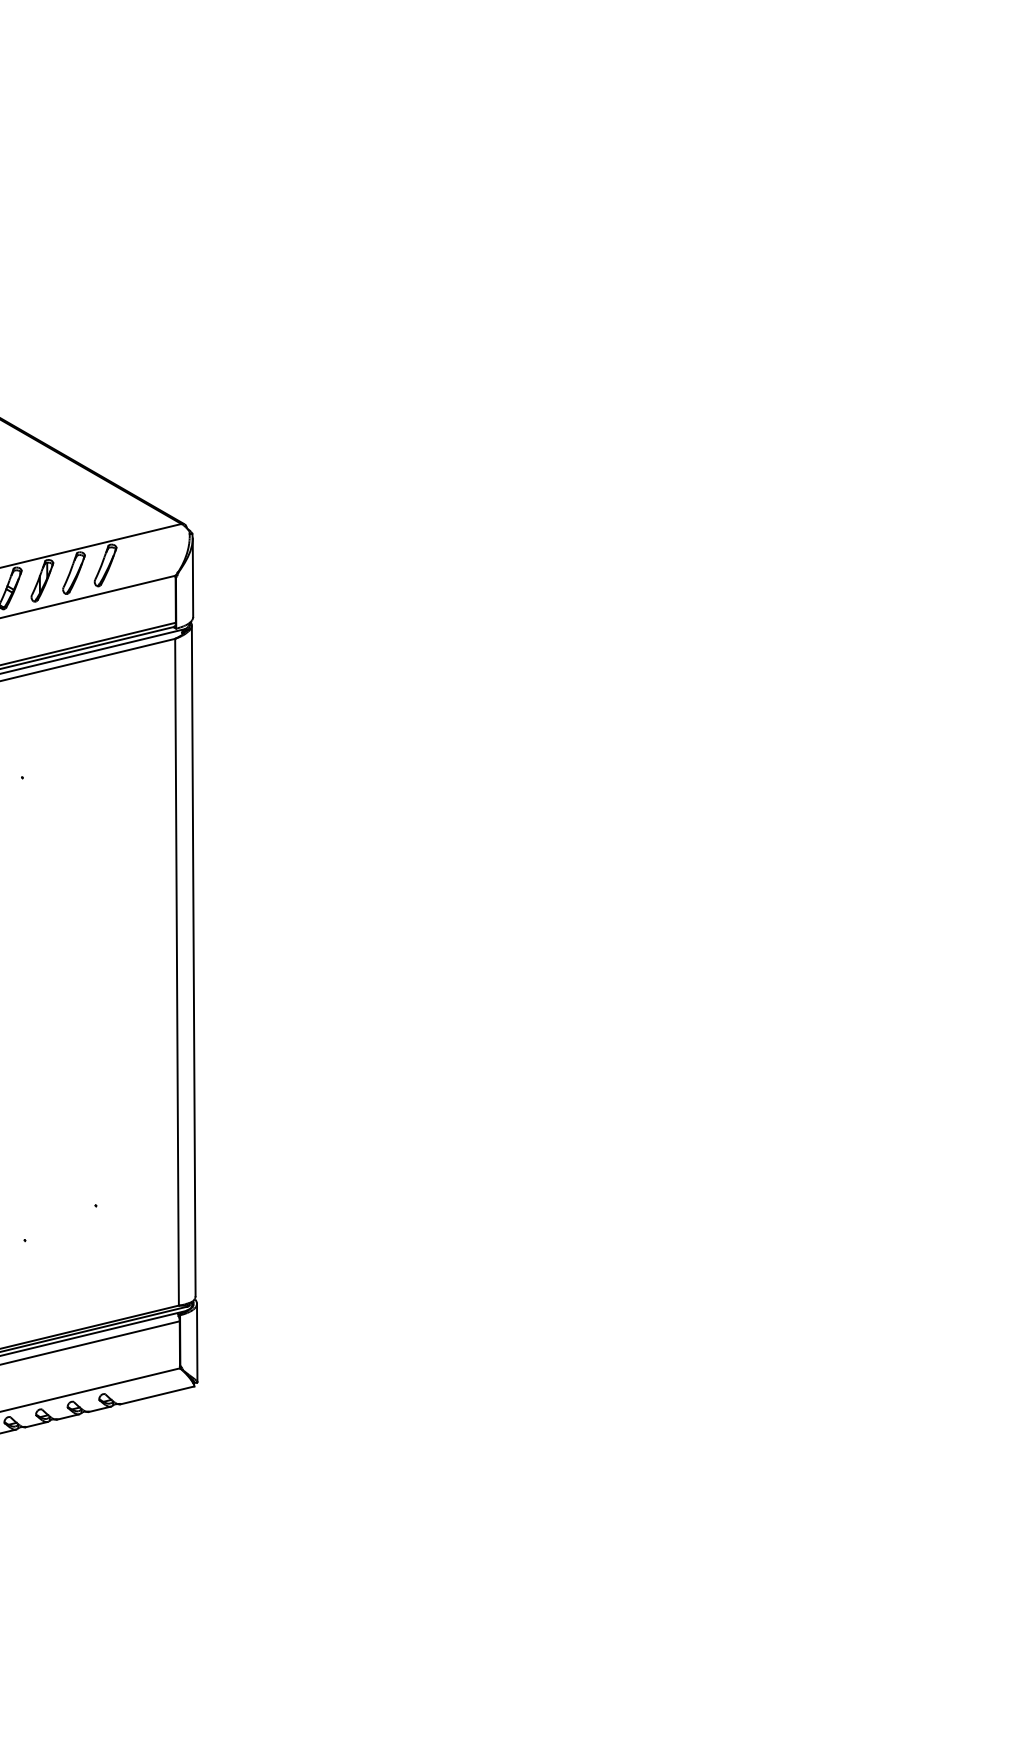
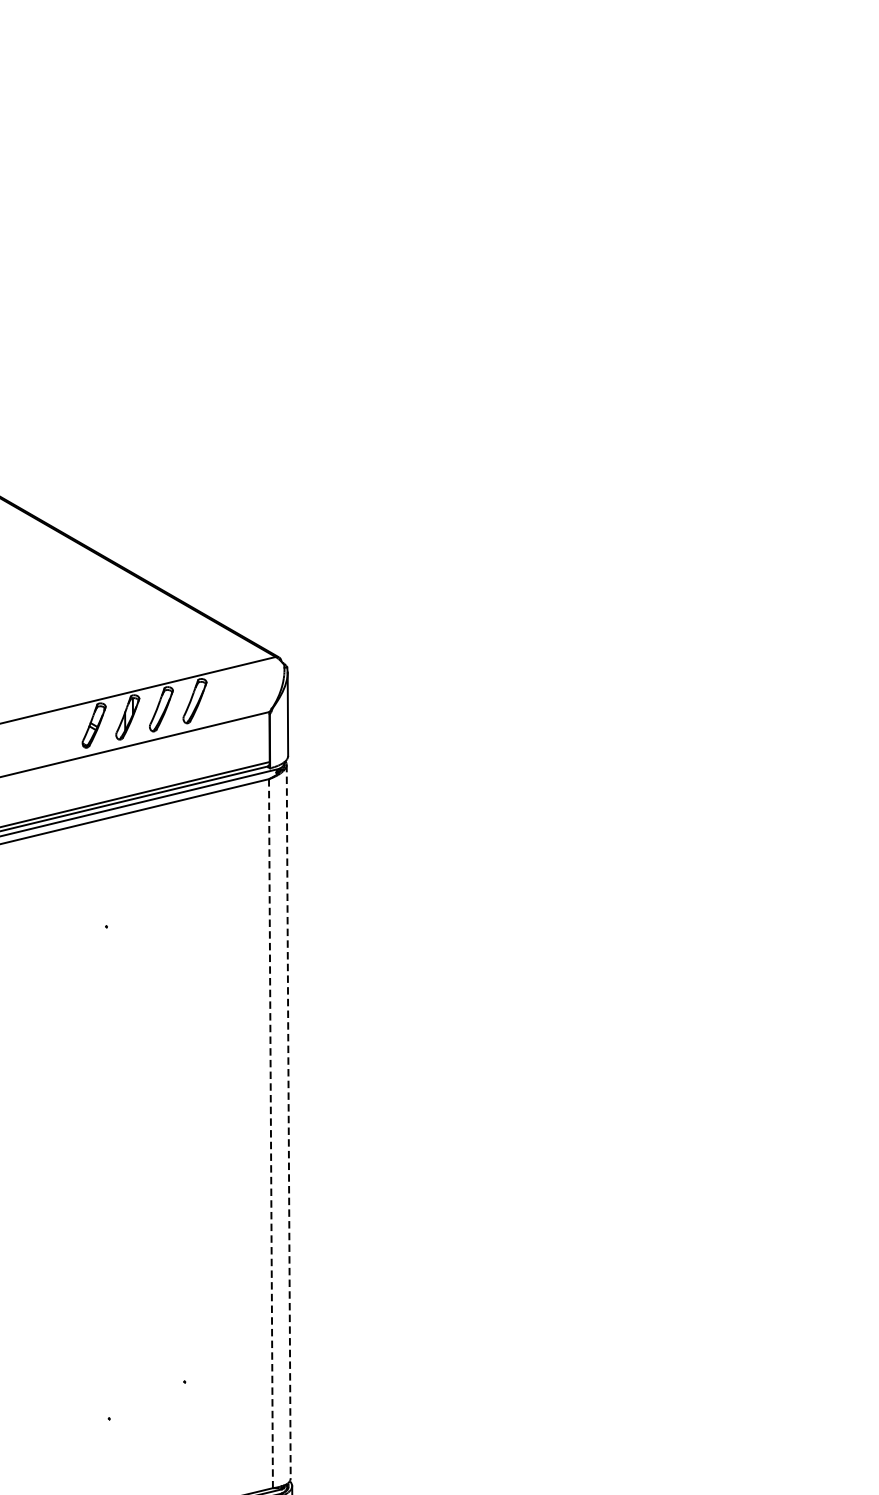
line: (193, 961) -> (288, 1122), solid -> dashed
line: (177, 972) -> (271, 1133), solid -> dashed

